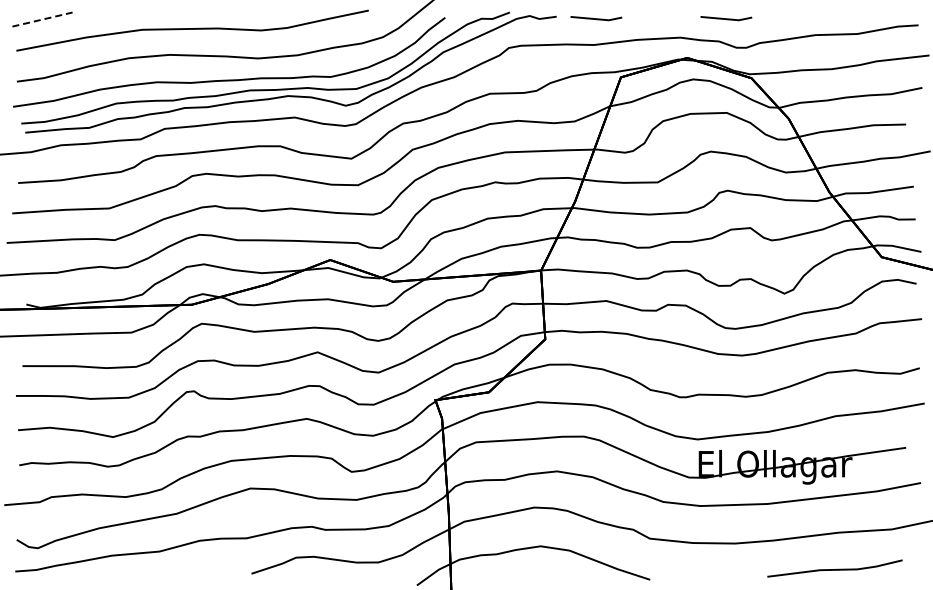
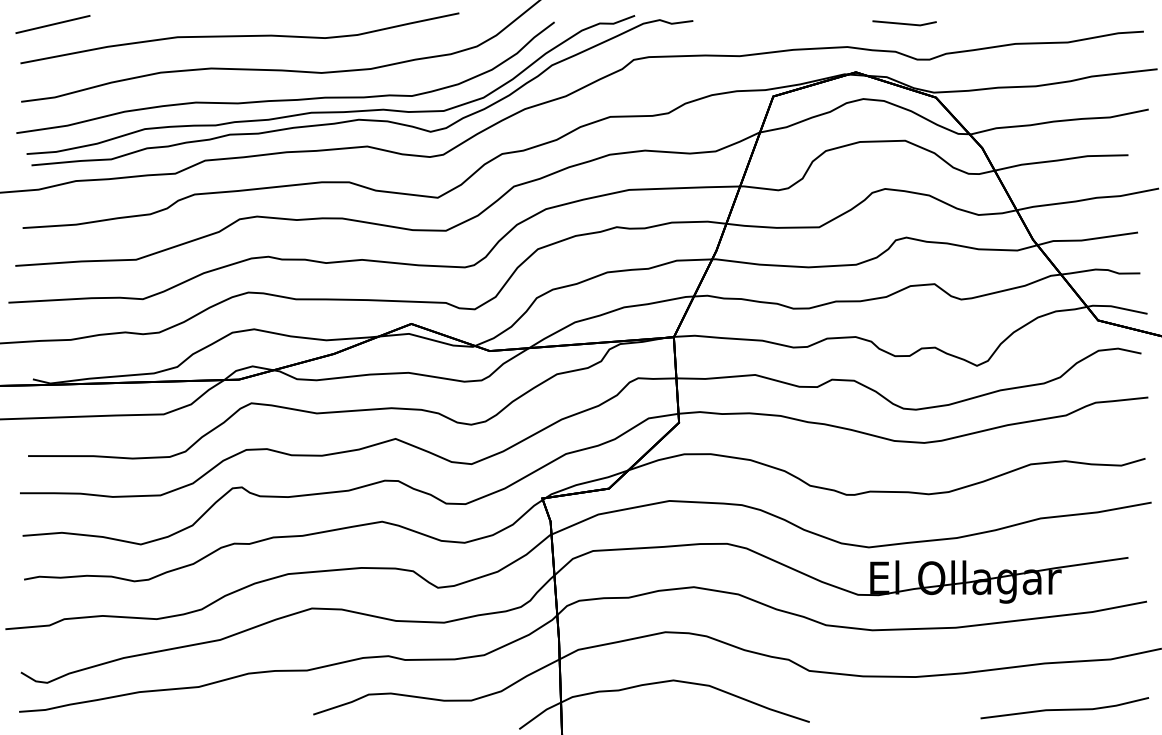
line: (596, 18) -> (742, 23), removed
line: (42, 19) -> (52, 24), dashed -> solid
line: (834, 569) -> (1064, 709), moved

